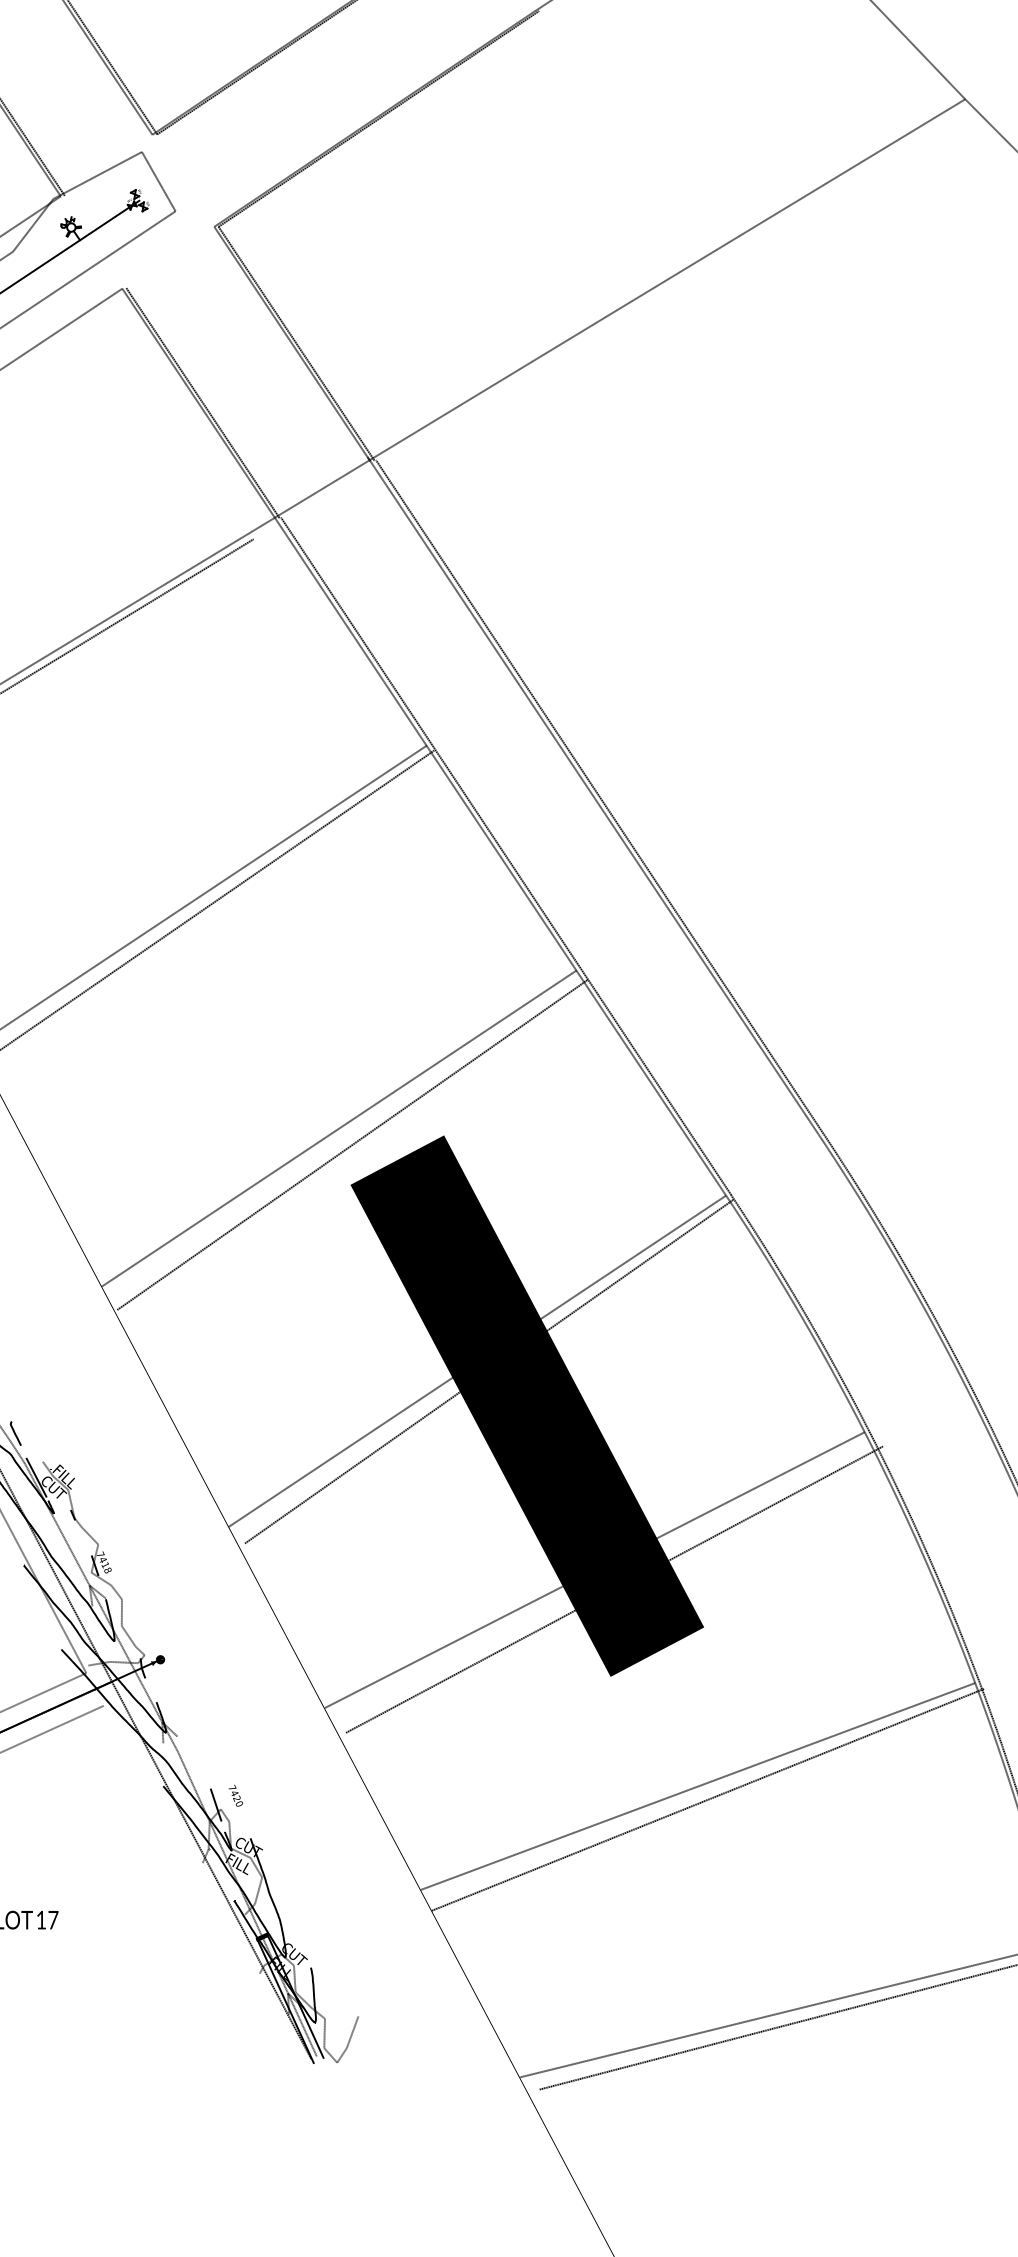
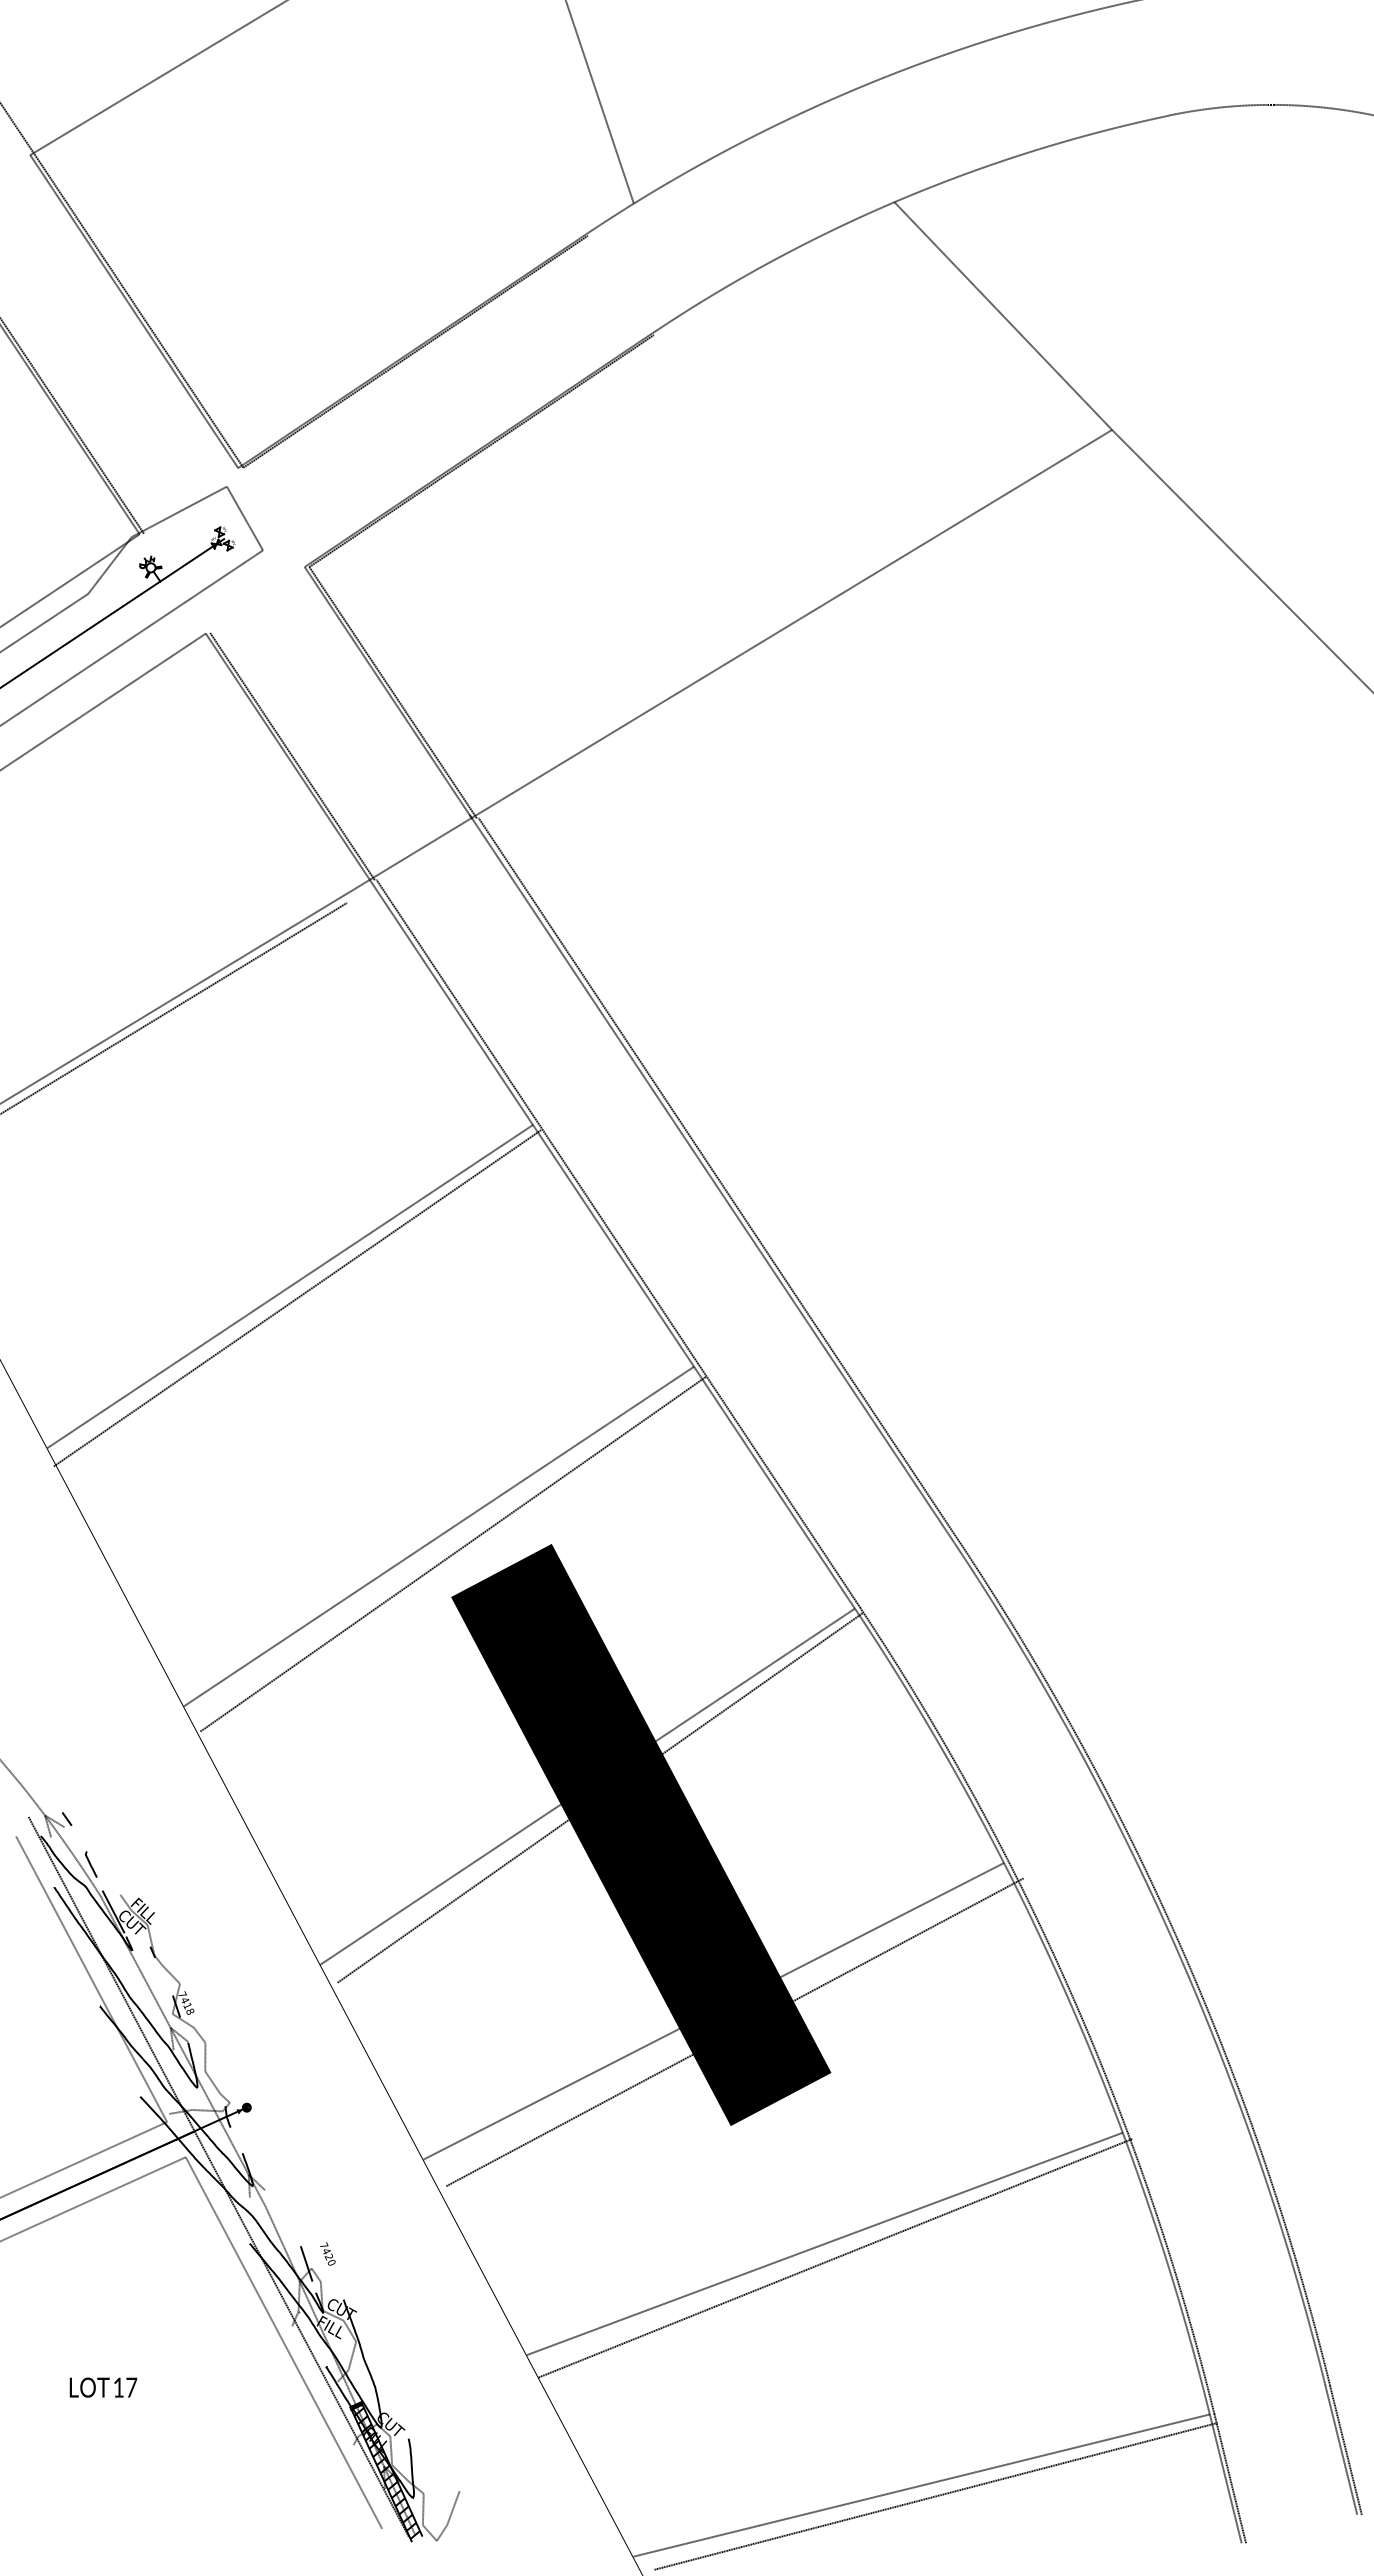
line: (194, 1878) -> (283, 2342), added
hatch: (289, 1999) -> (385, 2472), added

